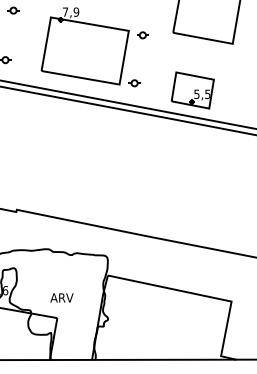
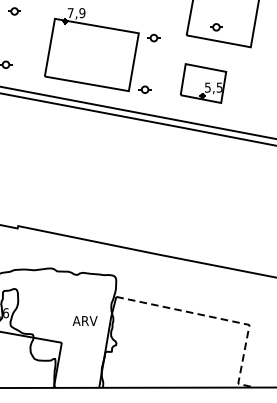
part: (200, 25) -> (216, 27), added
part: (192, 90) -> (203, 83), moved
line: (206, 296) -> (222, 319), solid -> dashed
text: (61, 297) -> (84, 320), moved

